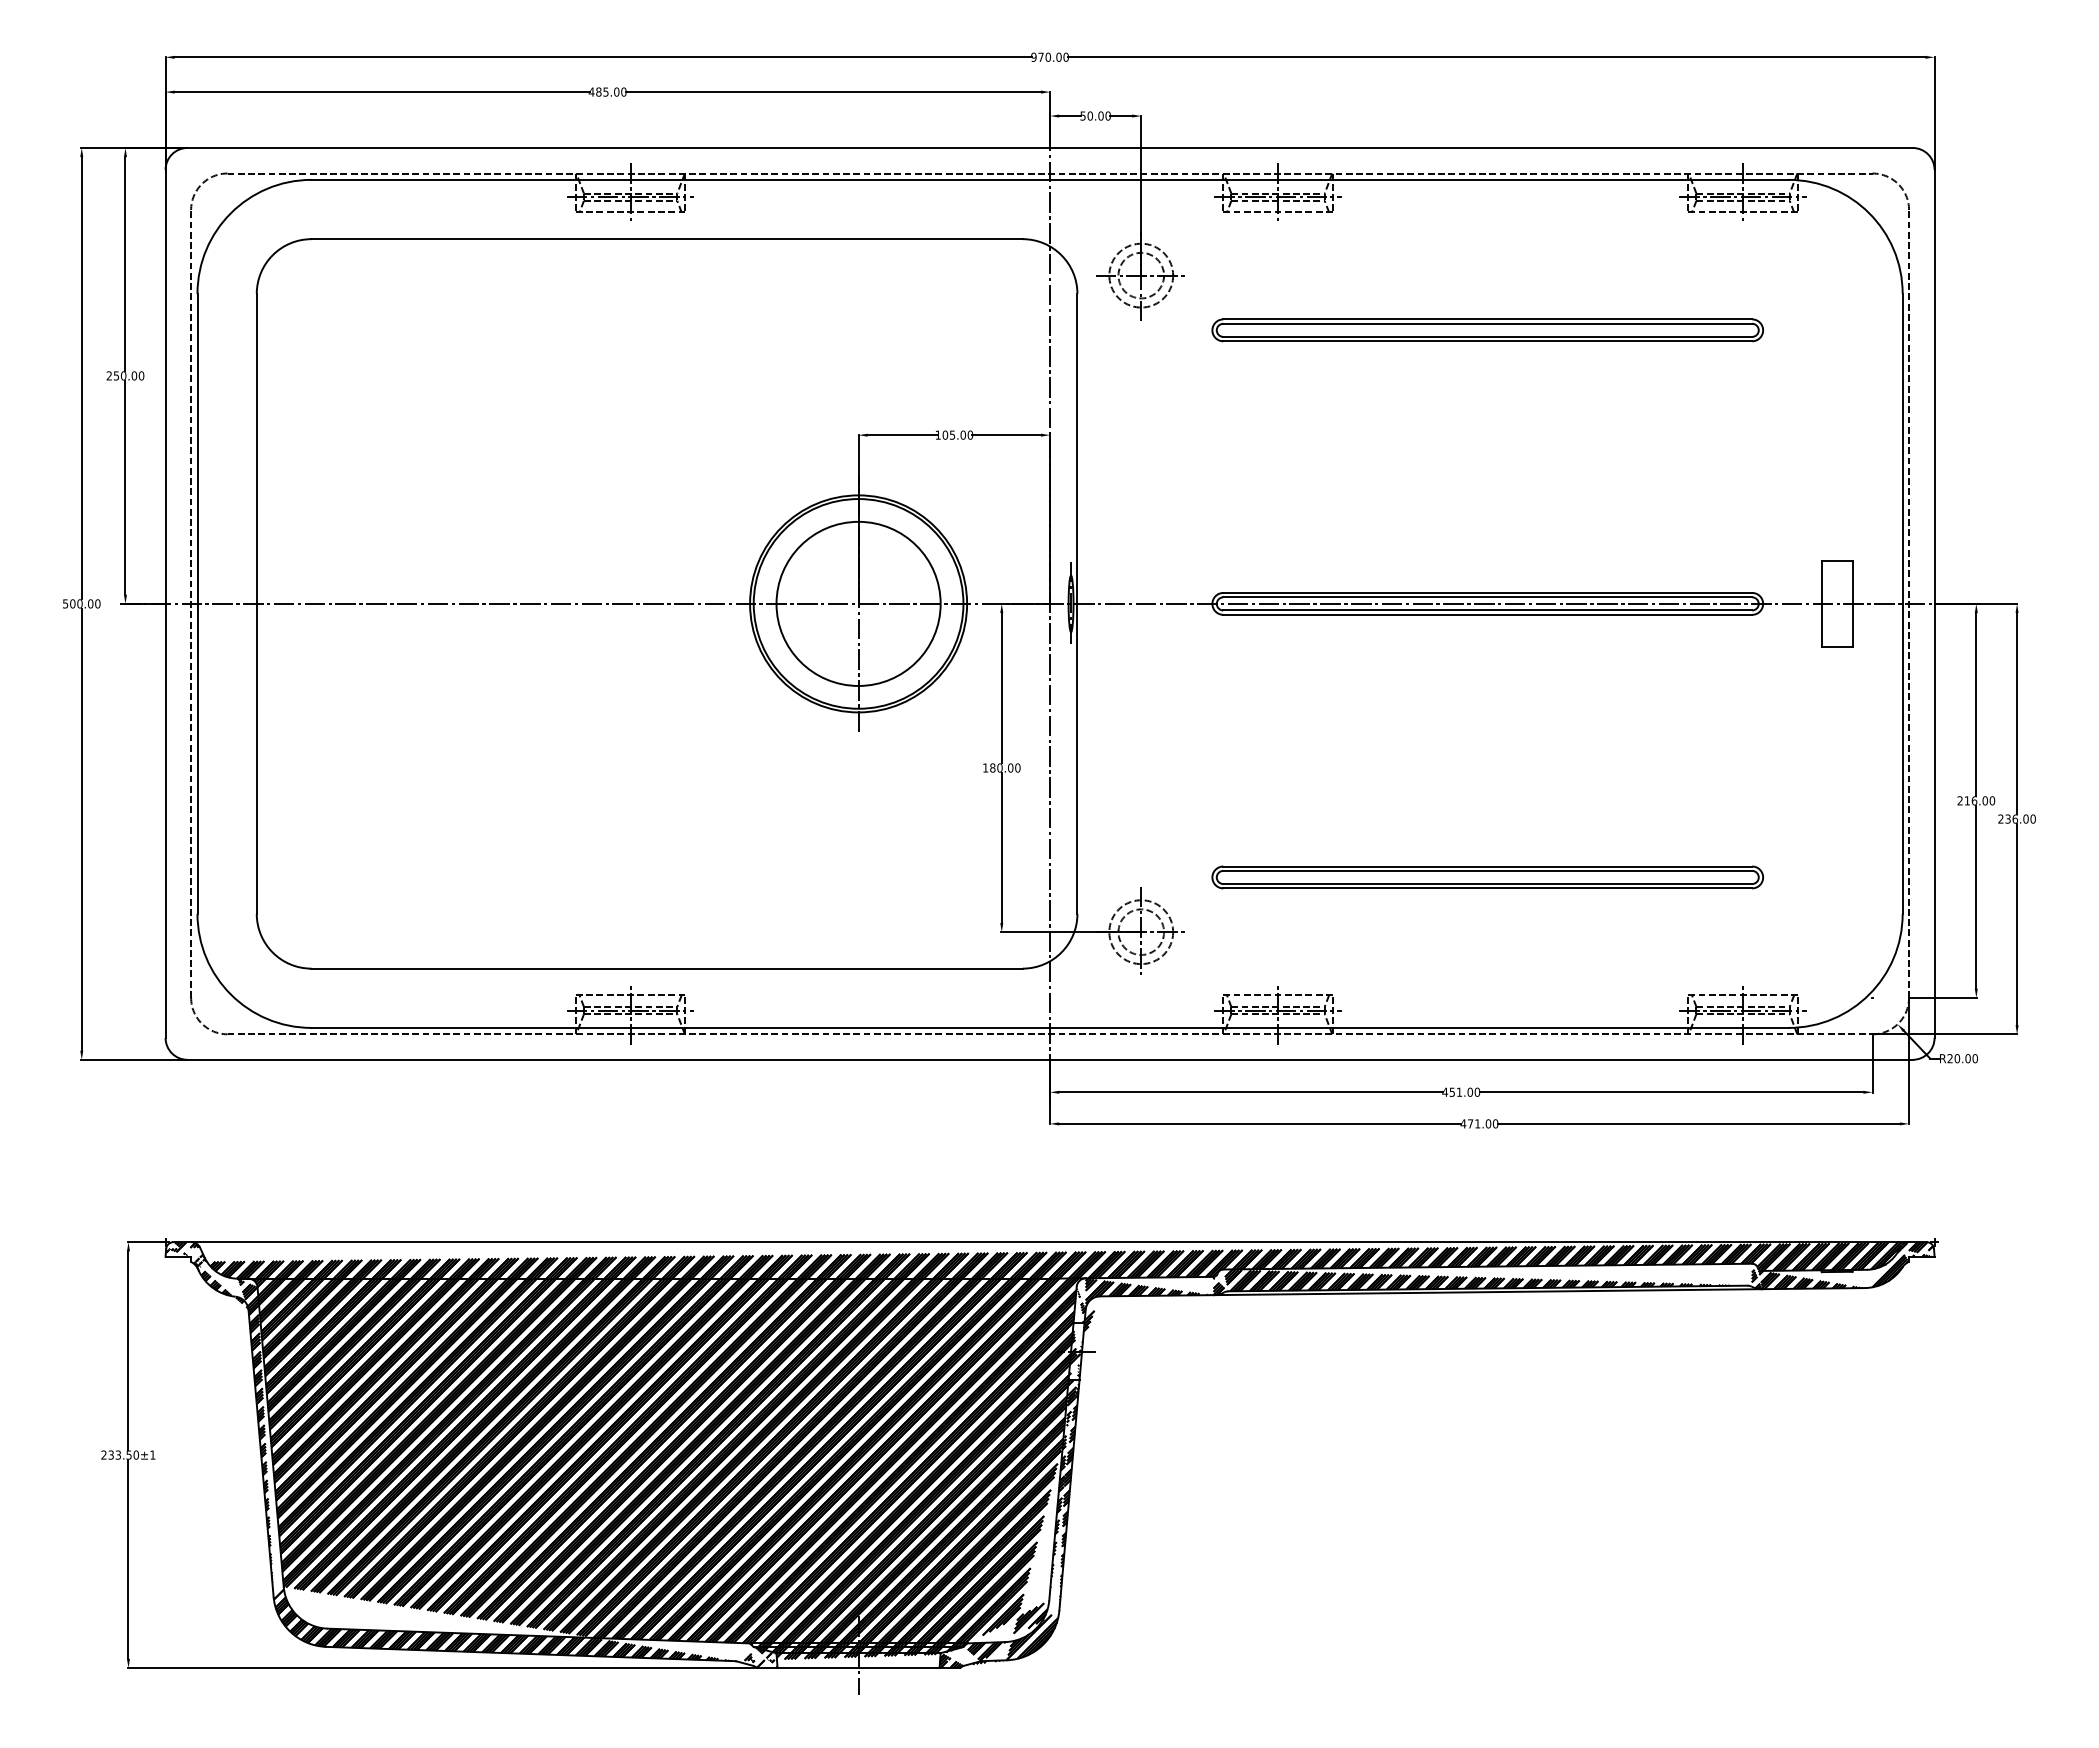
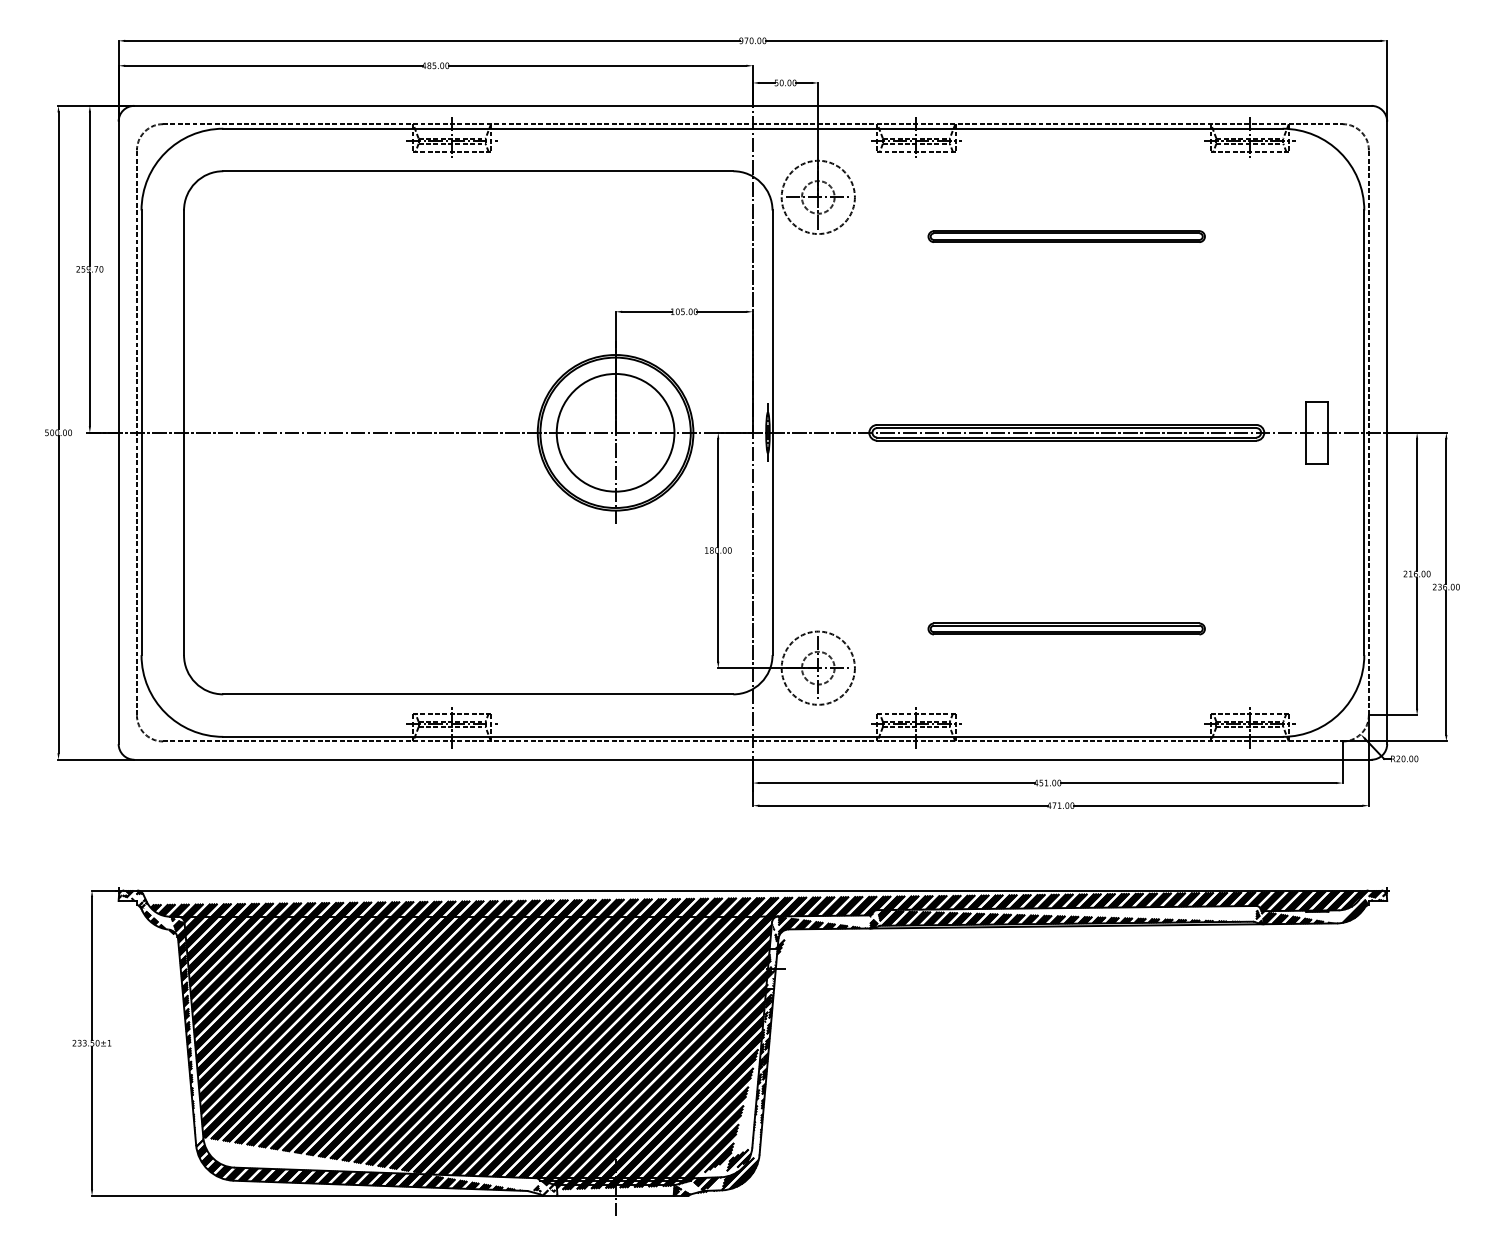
circle: (1141, 275) -> (818, 197), size x1.6
part: (1487, 330) -> (1066, 236), size x0.7
text: (128, 375) -> (92, 269), 250.00 -> 259.70
part: (1487, 877) -> (1066, 629), size x0.7
circle: (1141, 932) -> (818, 668), size x1.6

